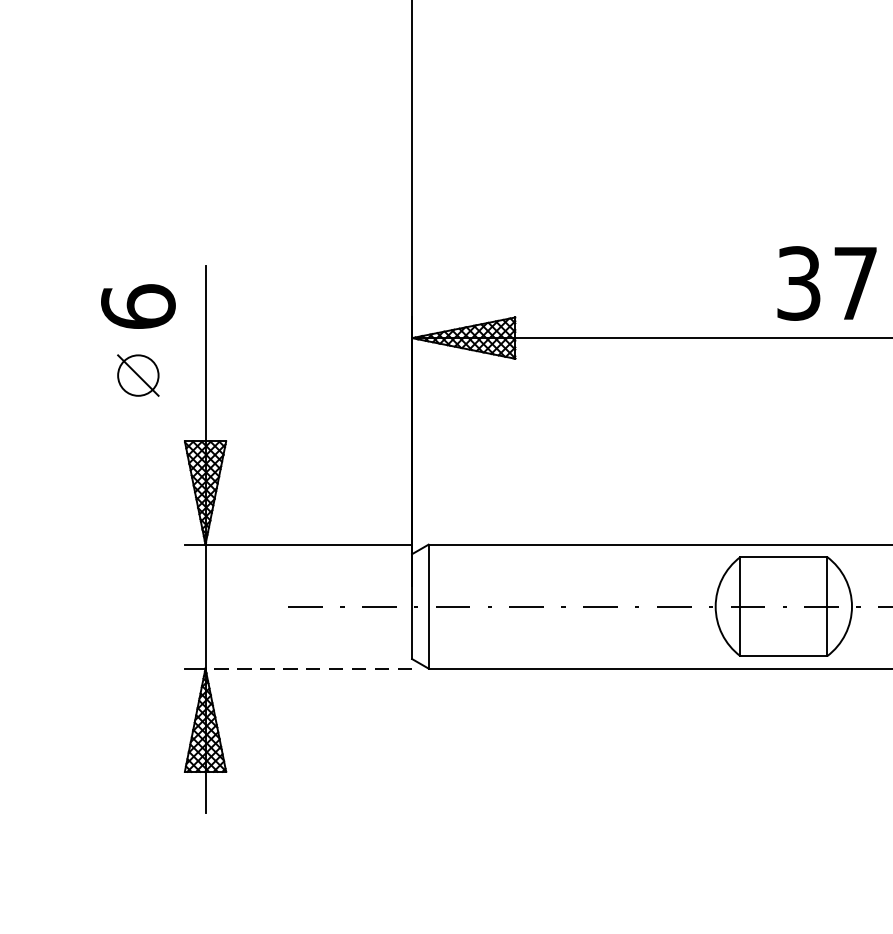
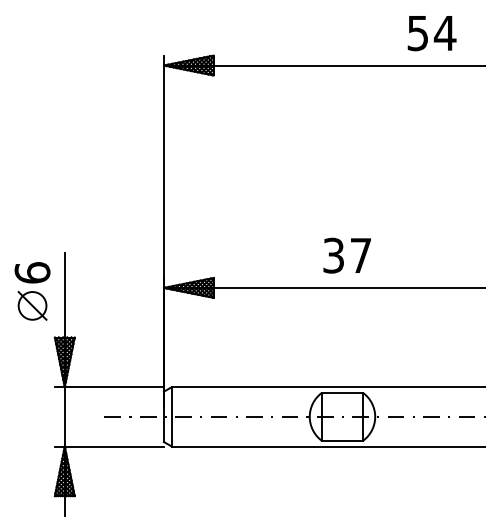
text: (825, 283) -> (346, 255), moved
part: (138, 374) -> (32, 305), size x1.43
line: (309, 668) -> (114, 446), dashed -> solid

